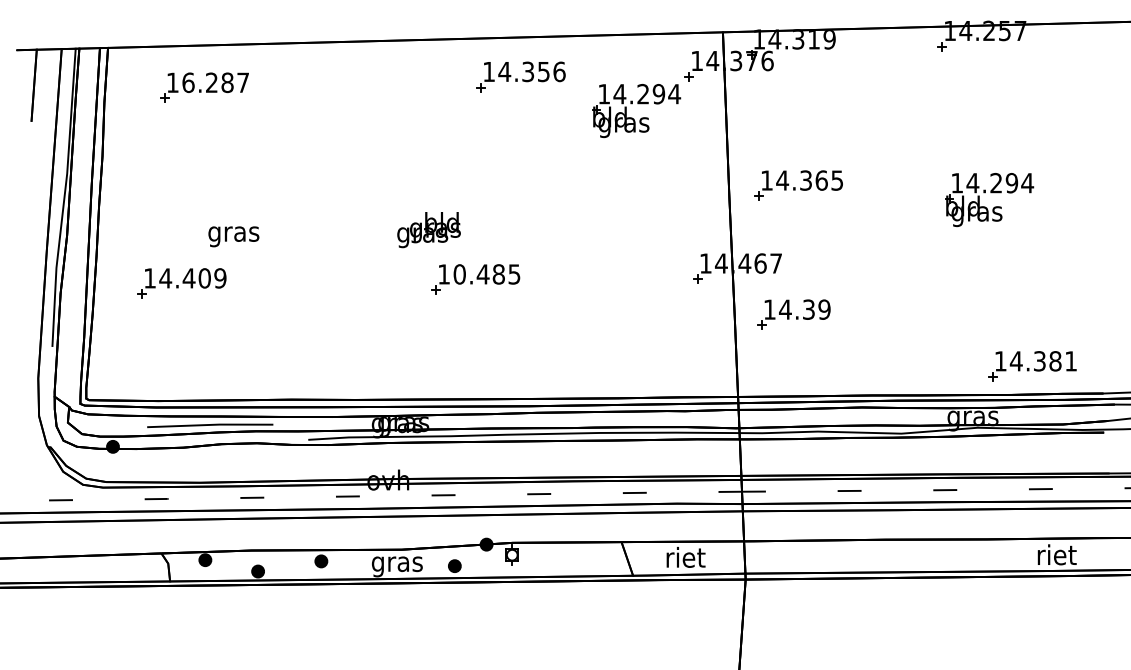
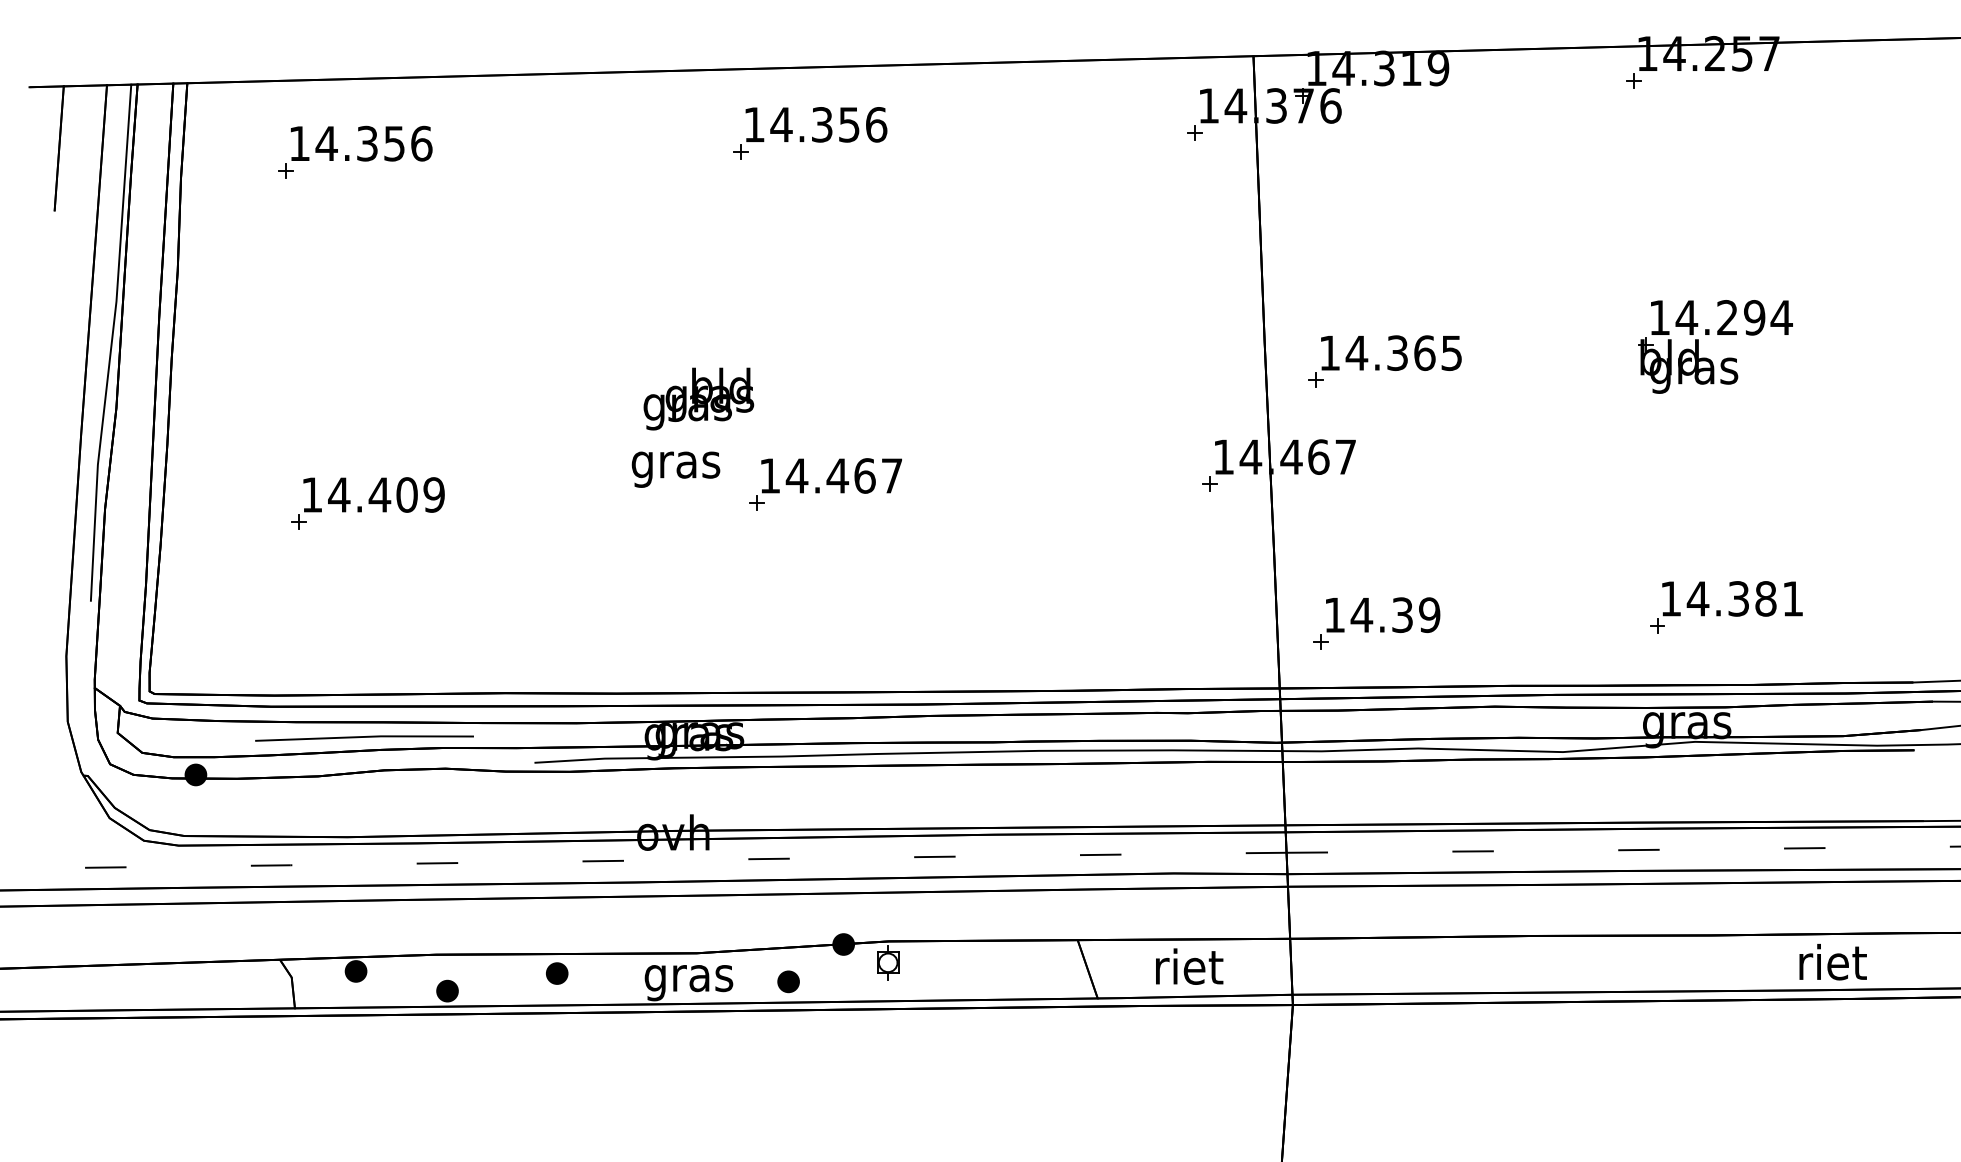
part: (520, 76) -> (808, 132), moved
text: (215, 82) -> (373, 143), 16.287 -> 14.356
part: (632, 117) -> (1096, 203), removed
part: (798, 185) -> (1384, 361), moved
text: (428, 230) -> (697, 399), moved
text: (233, 236) -> (675, 469), moved
text: (486, 274) -> (843, 476), 10.485 -> 14.467
part: (181, 283) -> (366, 503), moved
part: (793, 314) -> (1375, 623), moved
part: (1032, 366) -> (1726, 607), moved

